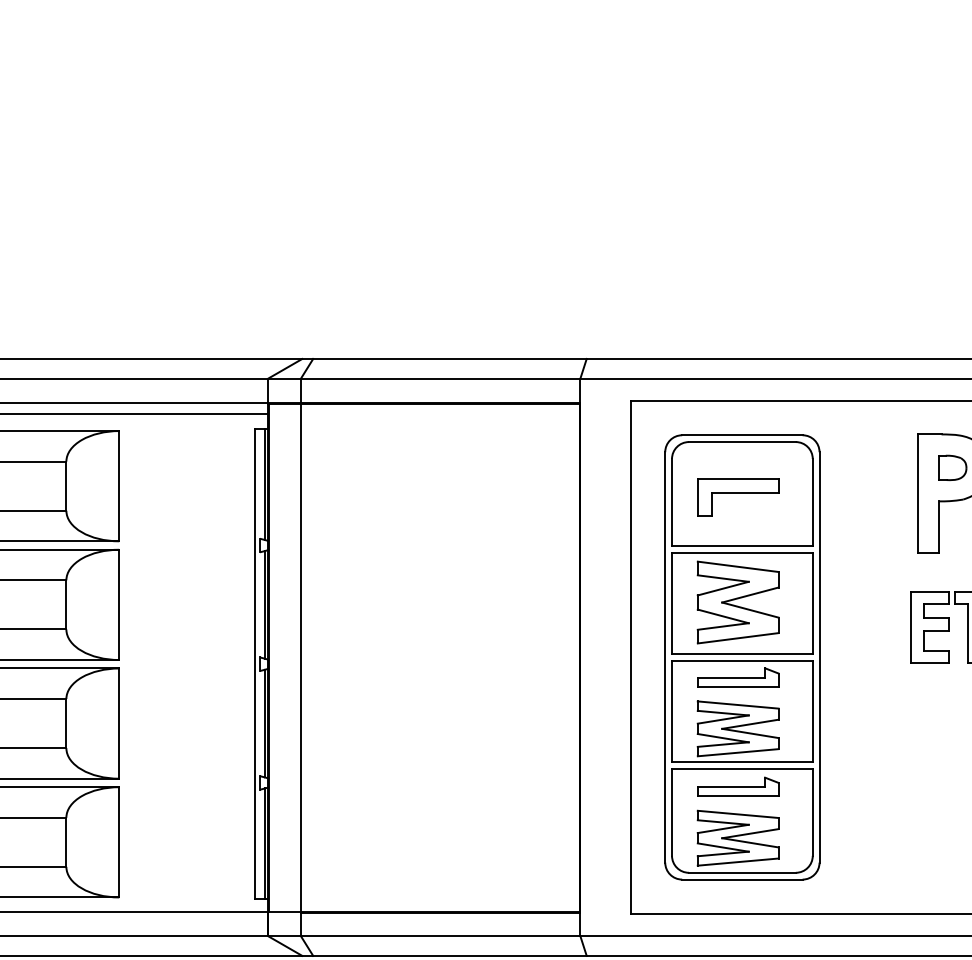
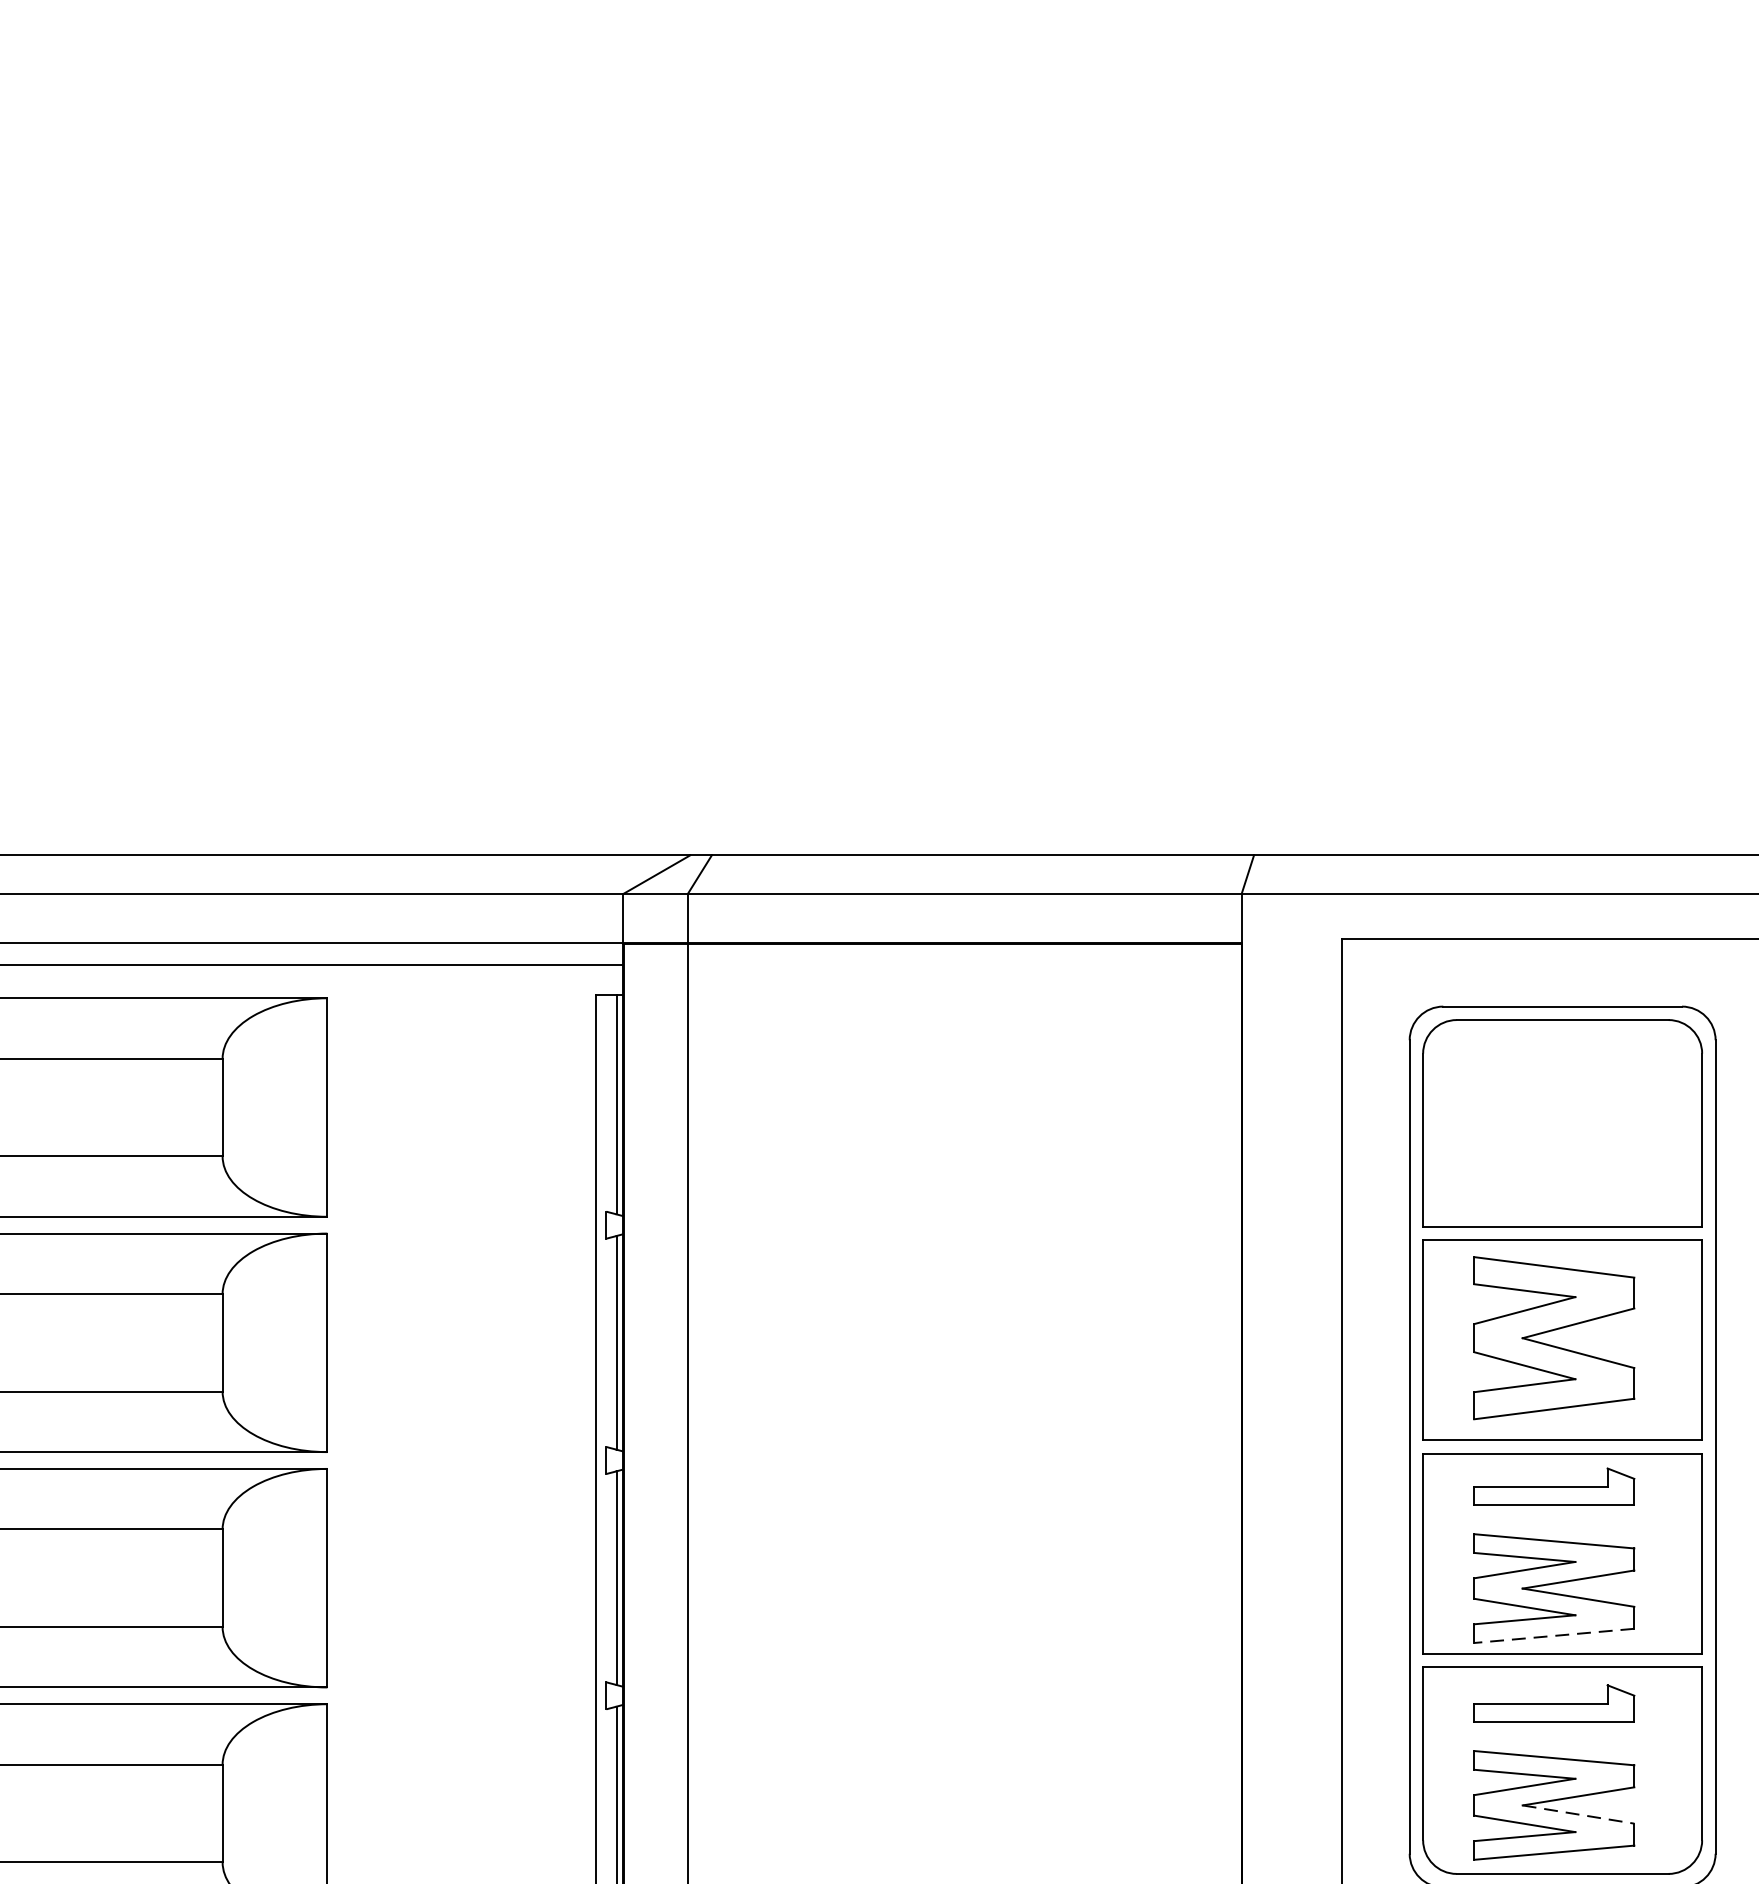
part: (738, 497) -> (1554, 1129), removed
line: (738, 752) -> (1554, 1635), solid -> dashed
line: (750, 842) -> (1578, 1813), solid -> dashed

